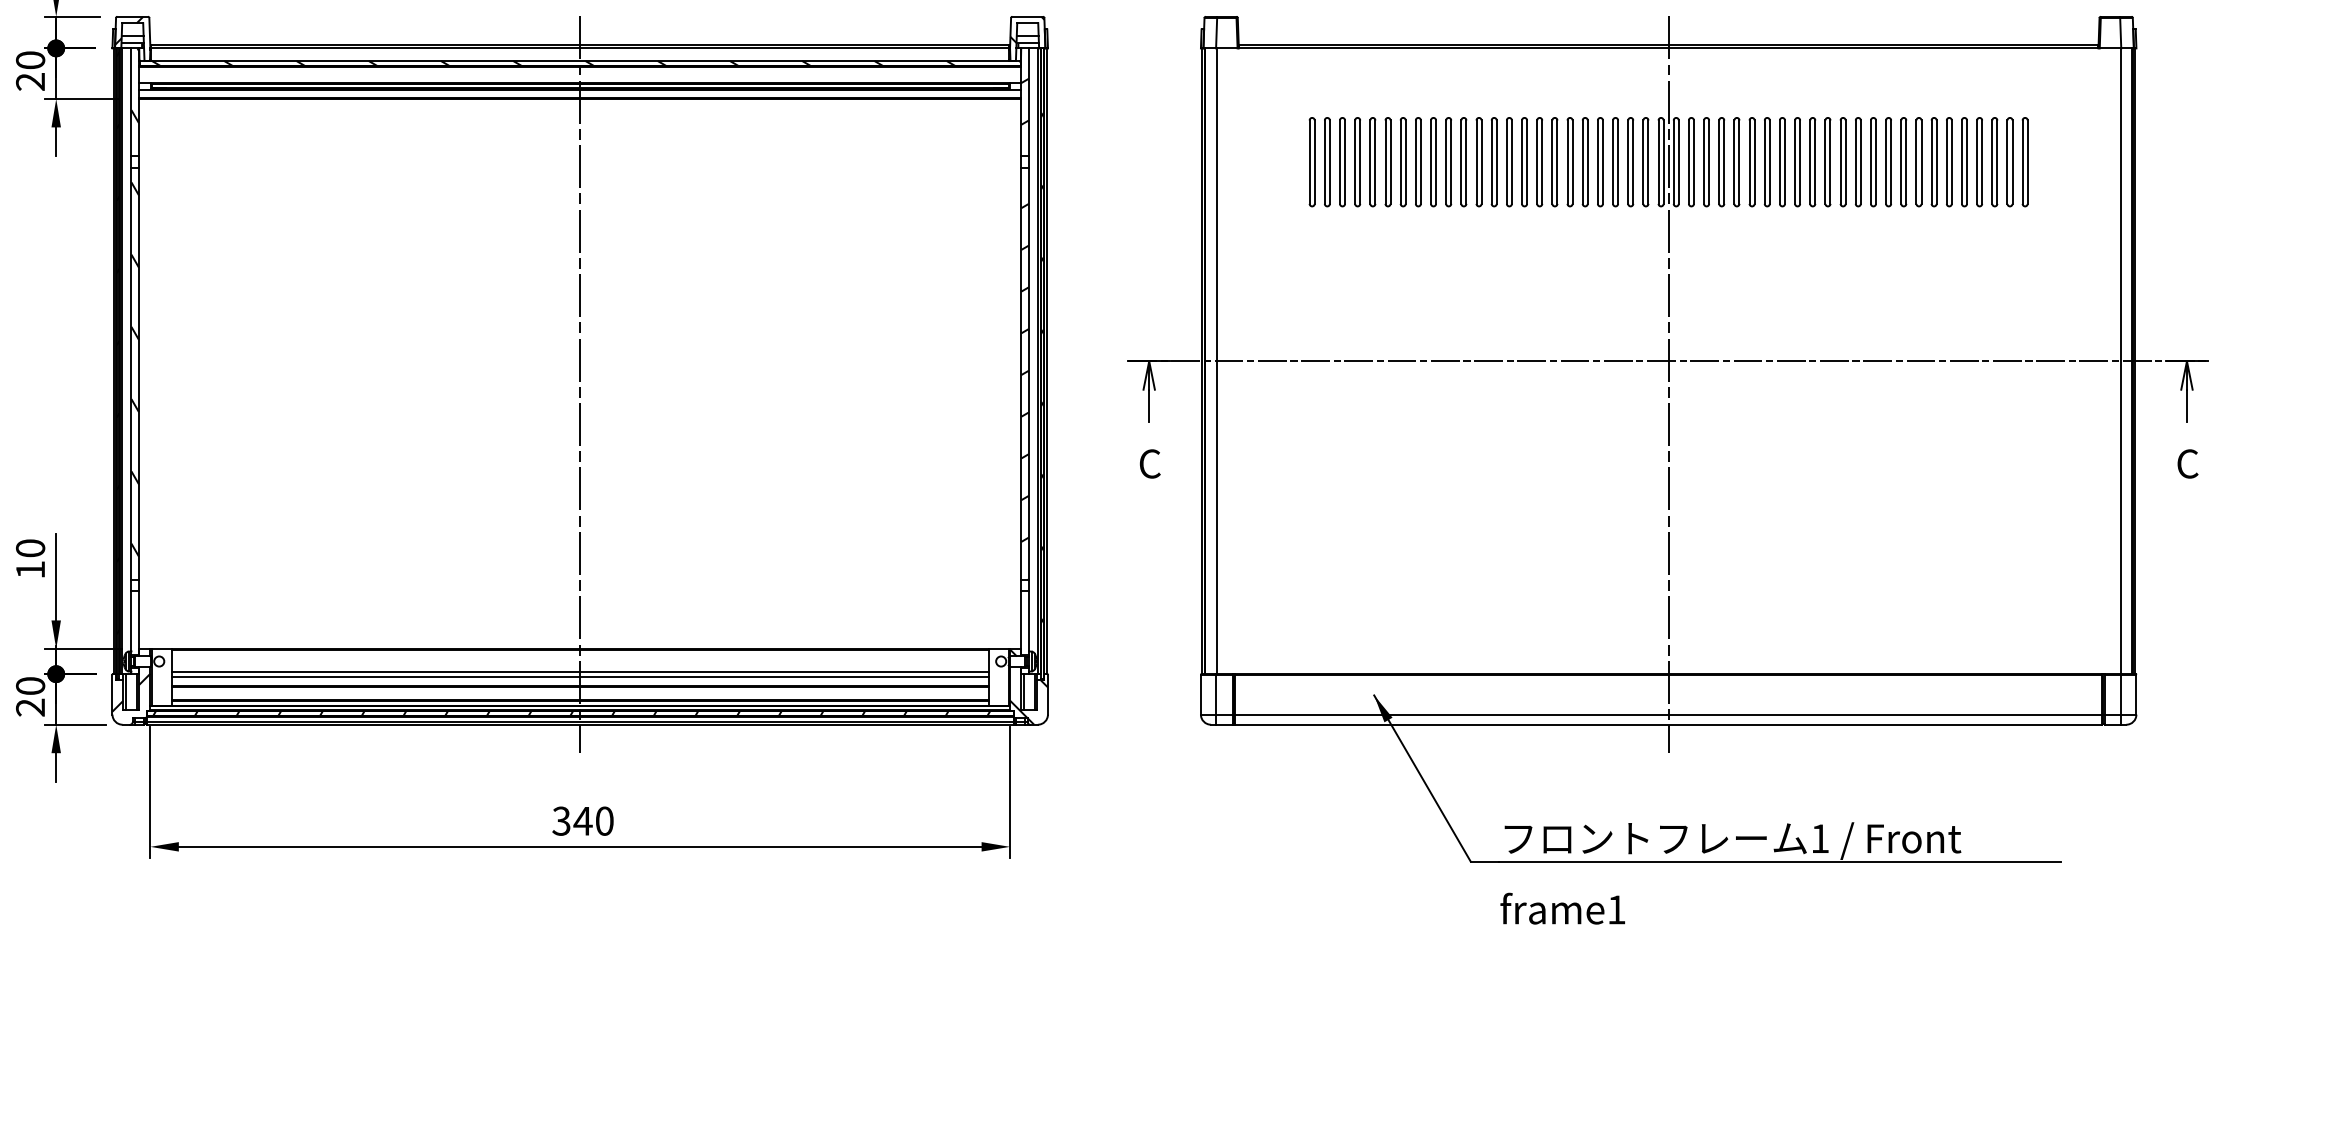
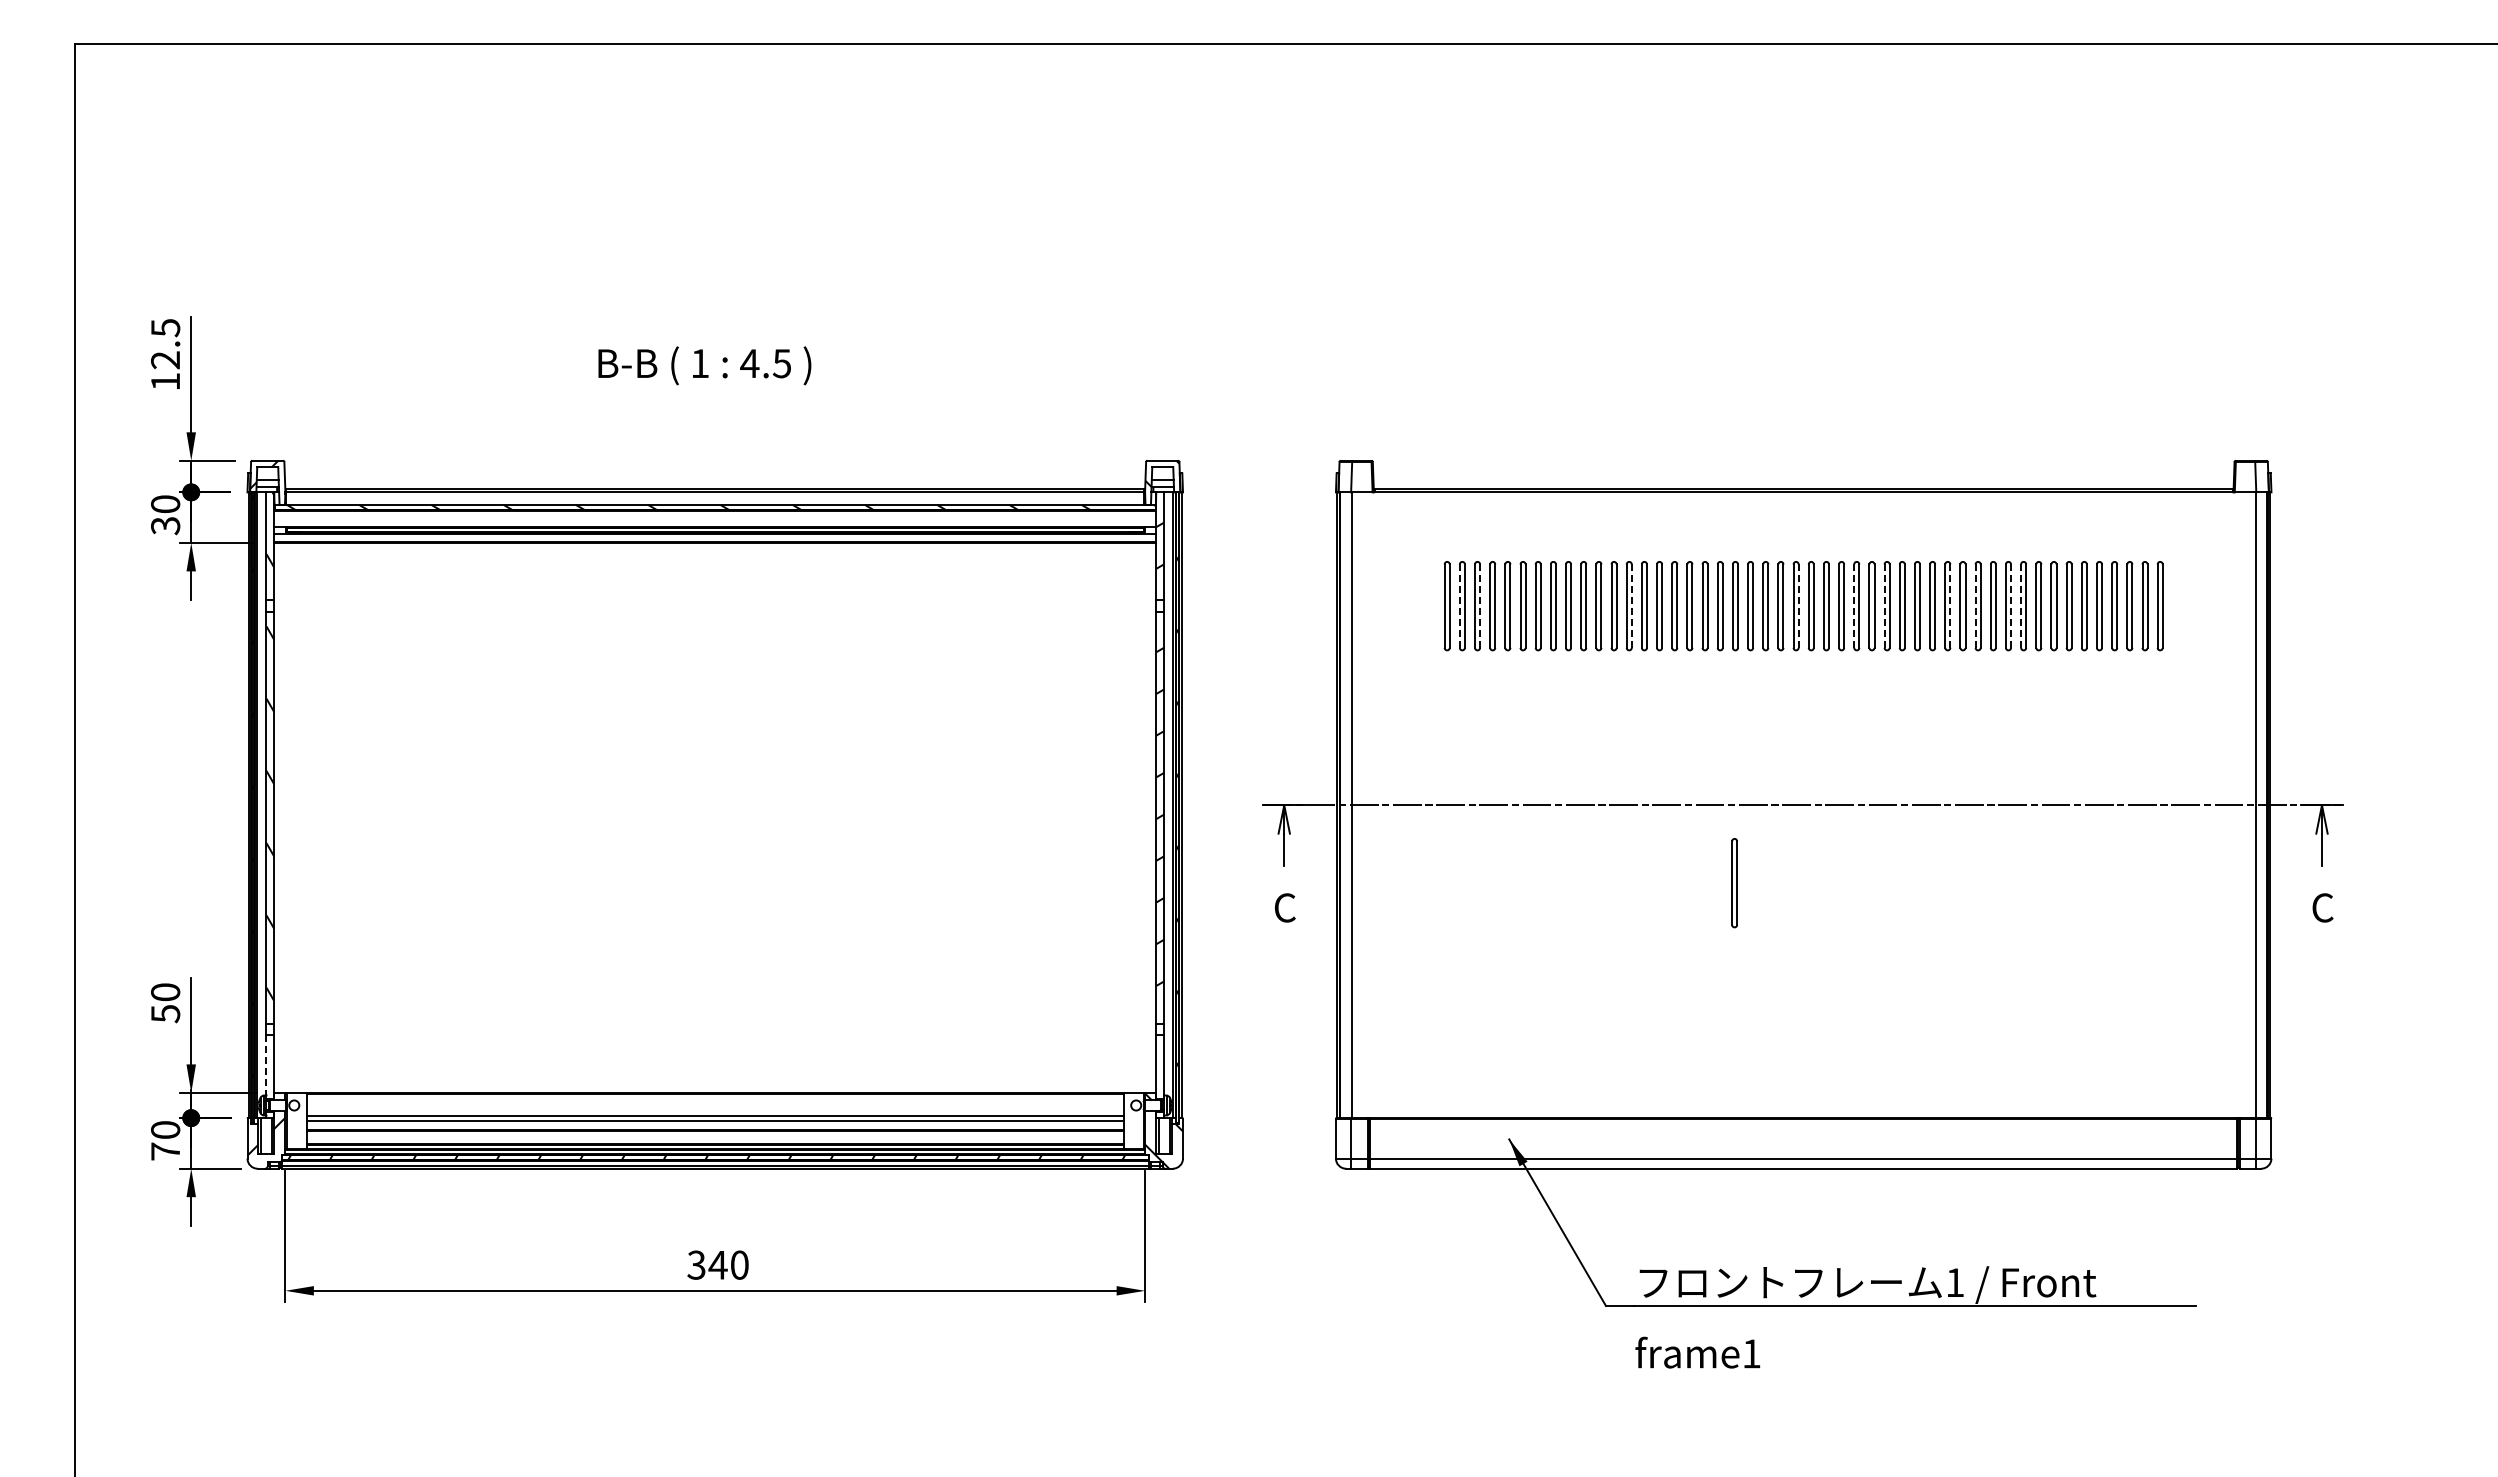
text: (30, 82) -> (165, 526), 20 -> 30
line: (1324, 162) -> (1459, 606), solid -> dashed
line: (1345, 162) -> (1480, 606), solid -> dashed
line: (1496, 162) -> (1631, 606), solid -> dashed
line: (1663, 162) -> (1798, 606), solid -> dashed
line: (1719, 162) -> (1854, 606), solid -> dashed
line: (1749, 162) -> (1884, 606), solid -> dashed
line: (1815, 162) -> (1950, 606), solid -> dashed
line: (1840, 162) -> (1975, 606), solid -> dashed
line: (1876, 162) -> (2011, 606), solid -> dashed
line: (1886, 162) -> (2021, 606), solid -> dashed
line: (580, 384) -> (715, 828), removed
line: (1668, 384) -> (1803, 828), removed
part: (1599, 439) -> (1734, 883), added
text: (30, 570) -> (165, 1014), 10 -> 50
line: (131, 621) -> (266, 1065), solid -> dashed
text: (30, 707) -> (165, 1151), 20 -> 70

